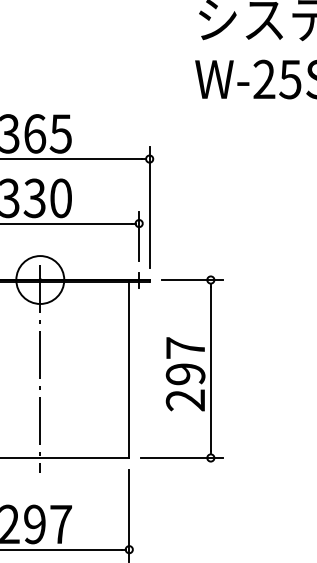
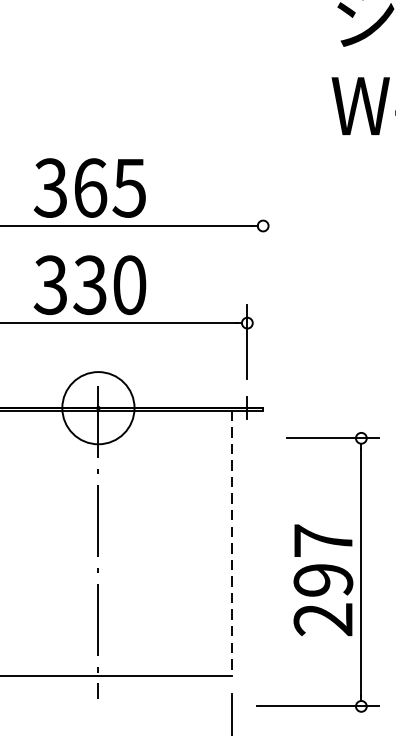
line: (149, 207) -> (262, 298), removed
part: (181, 368) -> (317, 571), moved
line: (129, 370) -> (232, 544), solid -> dashed

